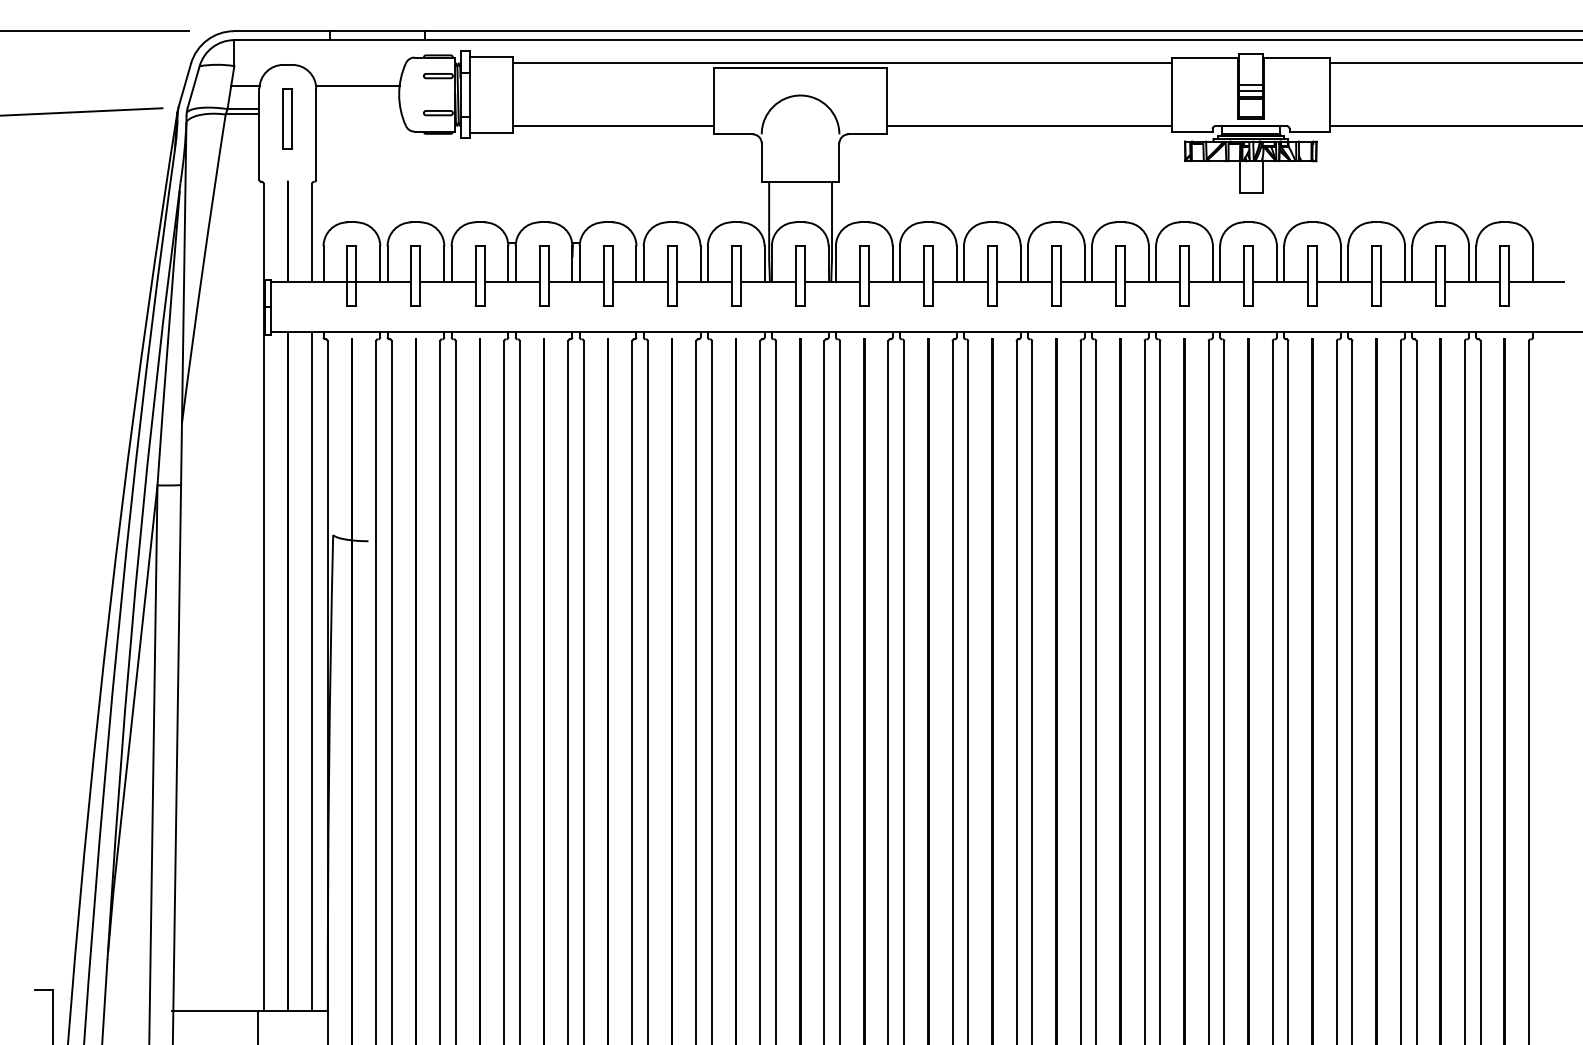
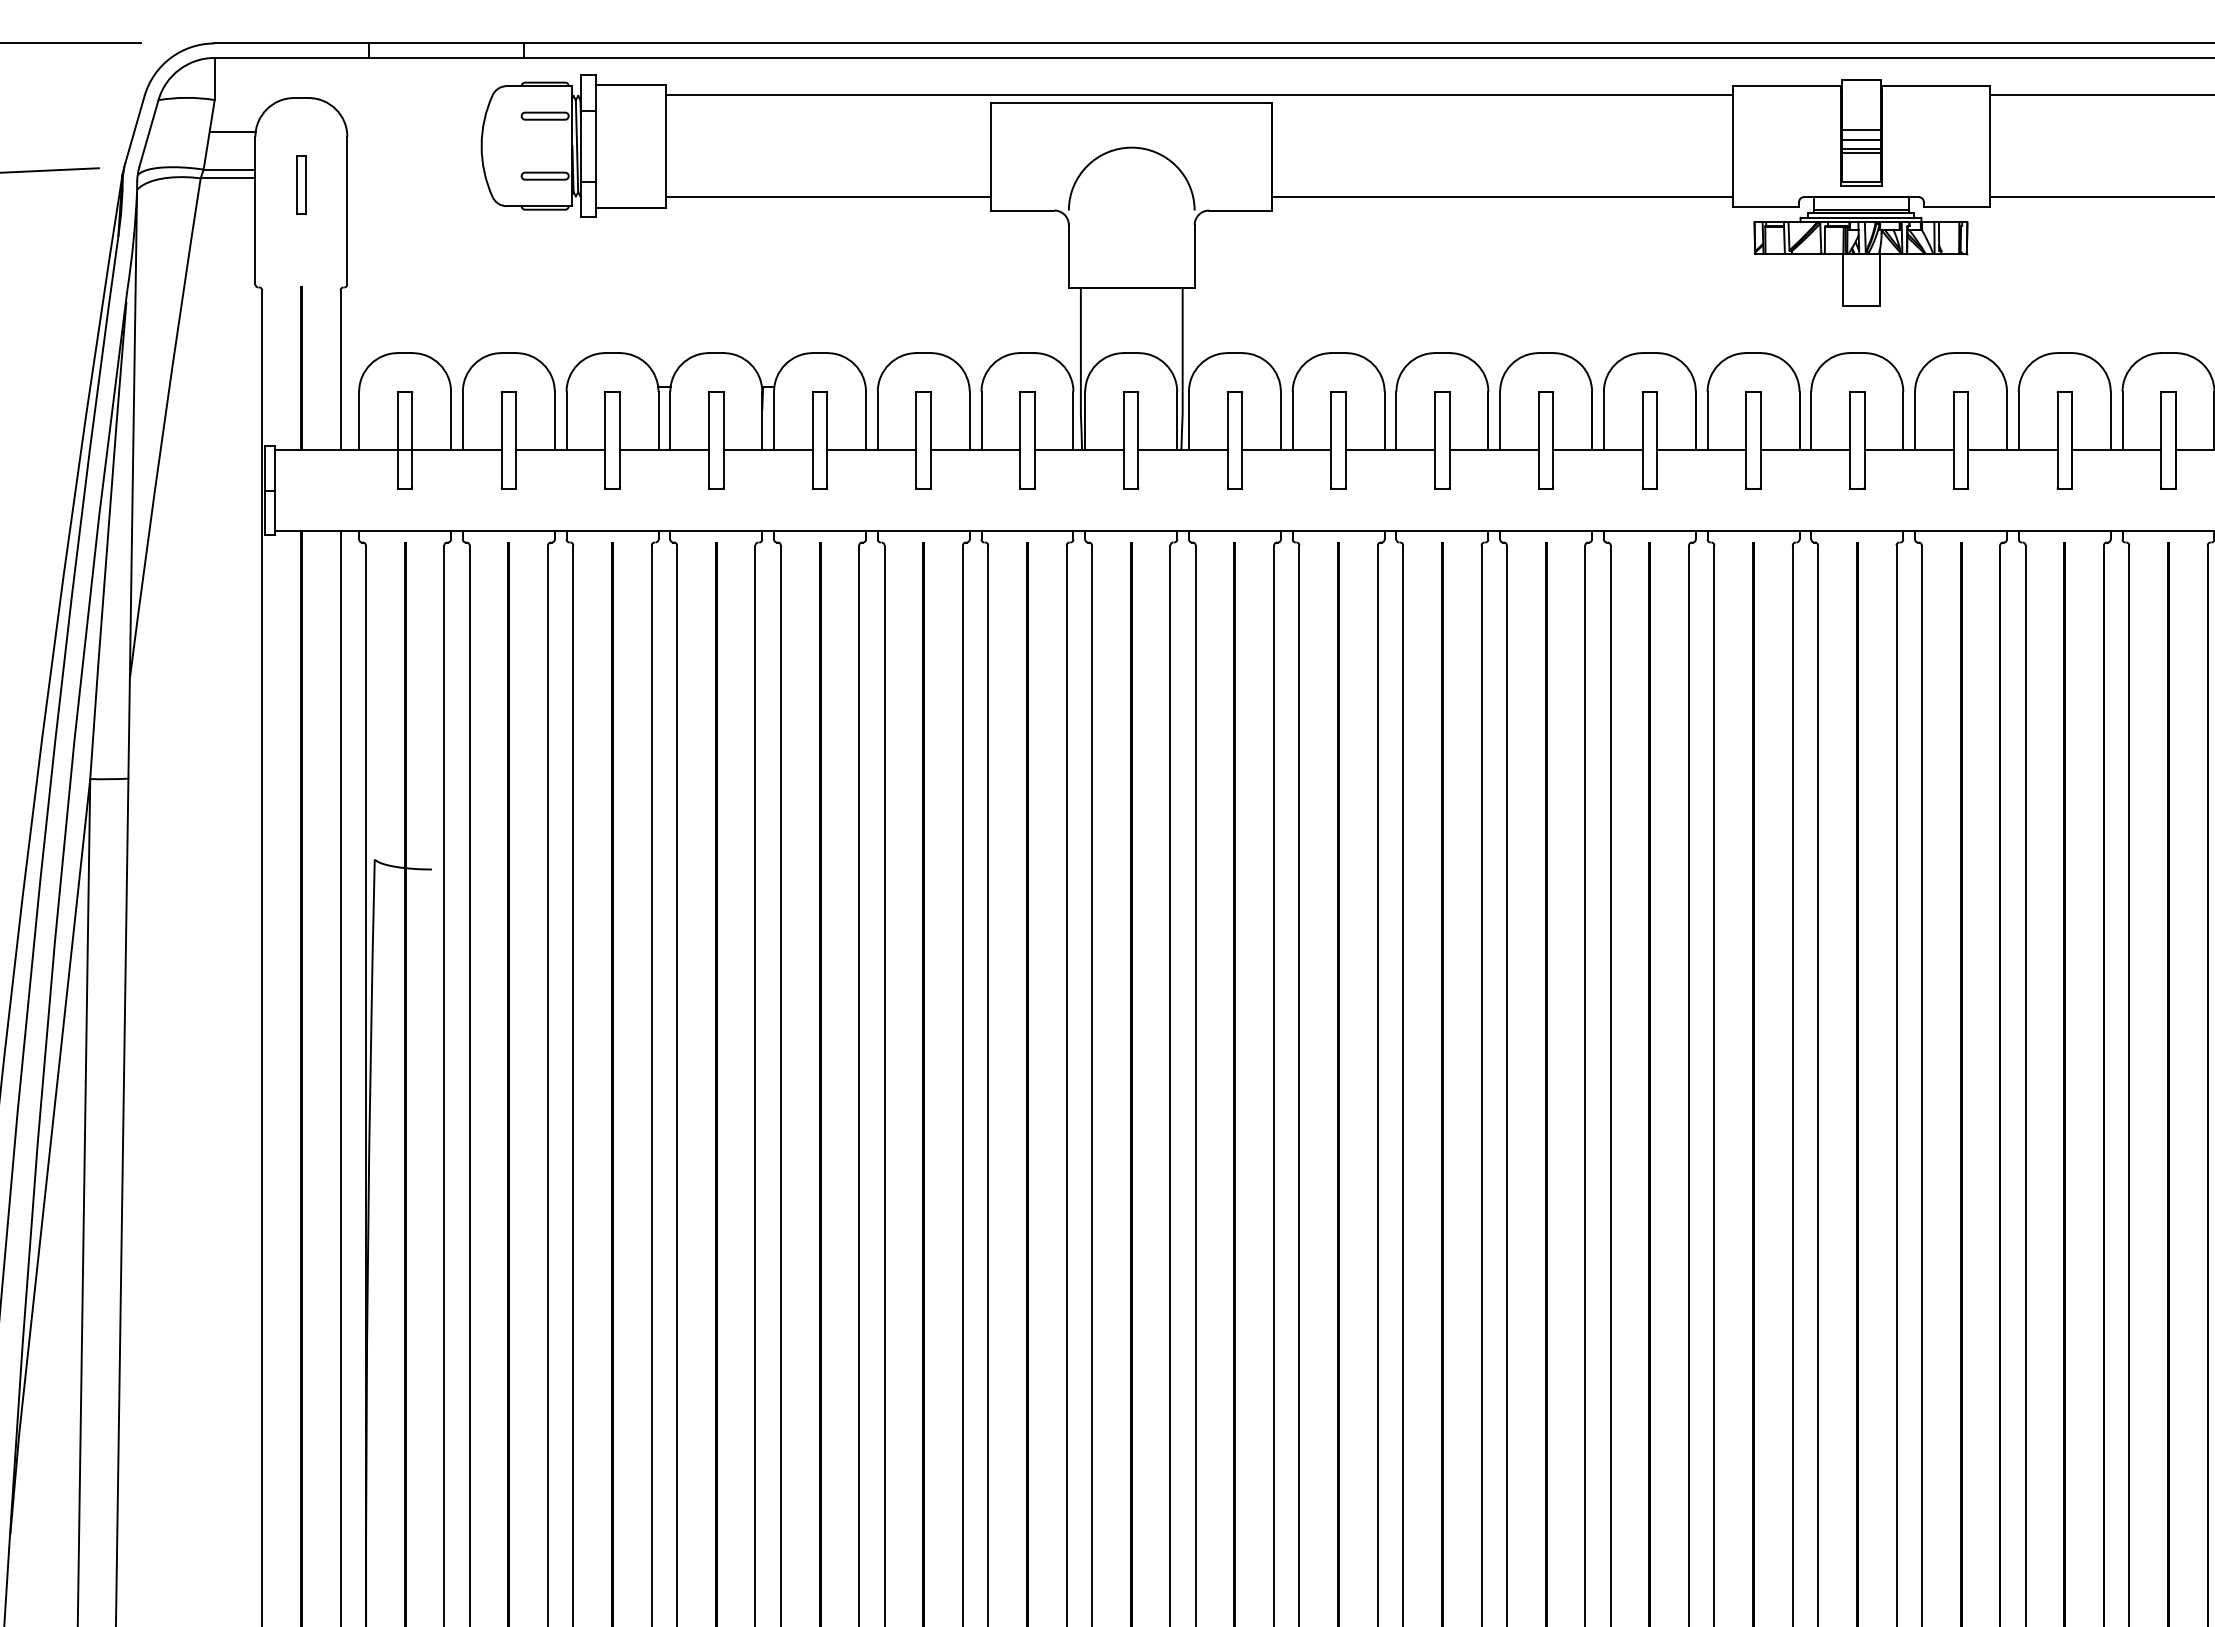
line: (357, 86) -> (414, 133), removed
part: (287, 118) -> (300, 184), size x0.6

